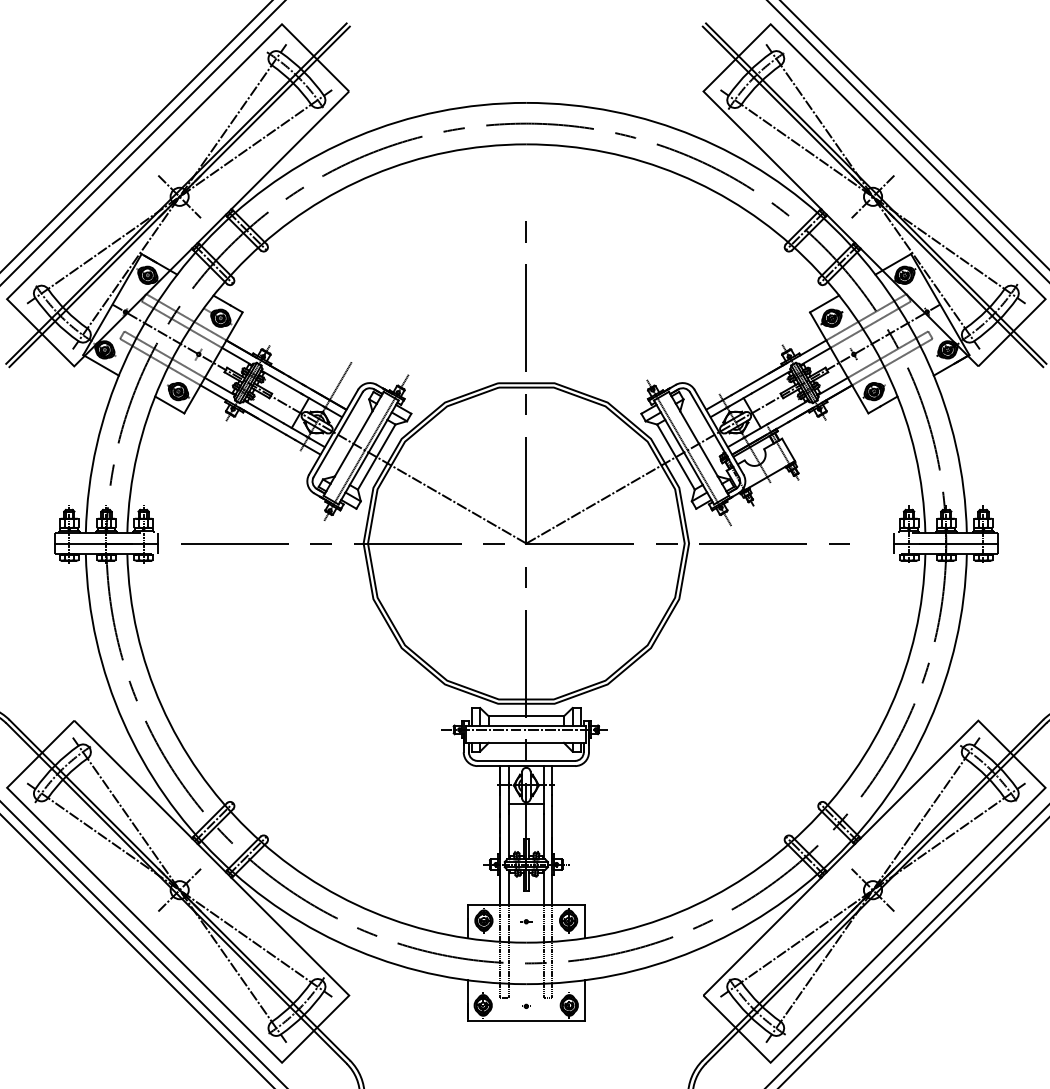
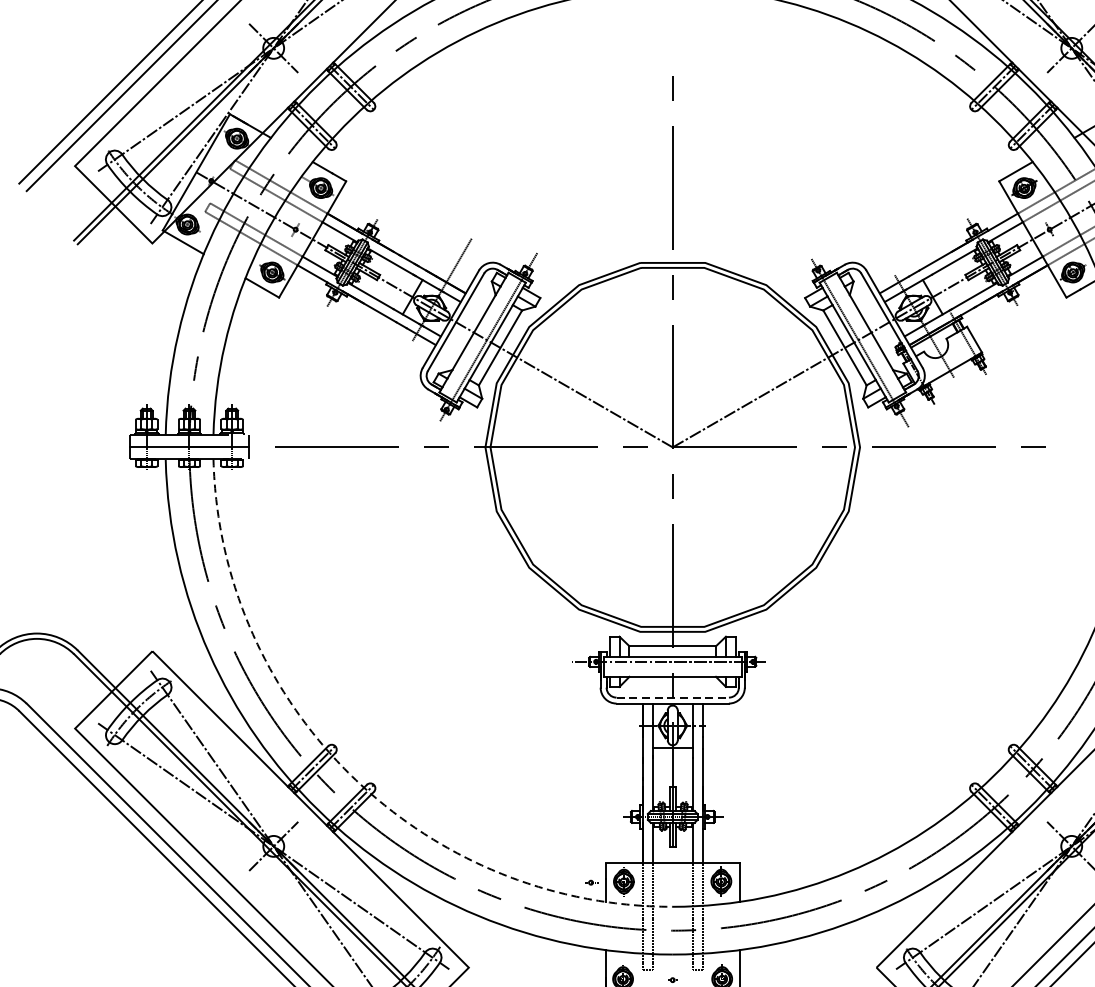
line: (526, 760) -> (672, 697), solid -> dashed
arc: (247, 829) -> (351, 776), solid -> dashed
part: (526, 921) -> (591, 882), moved

